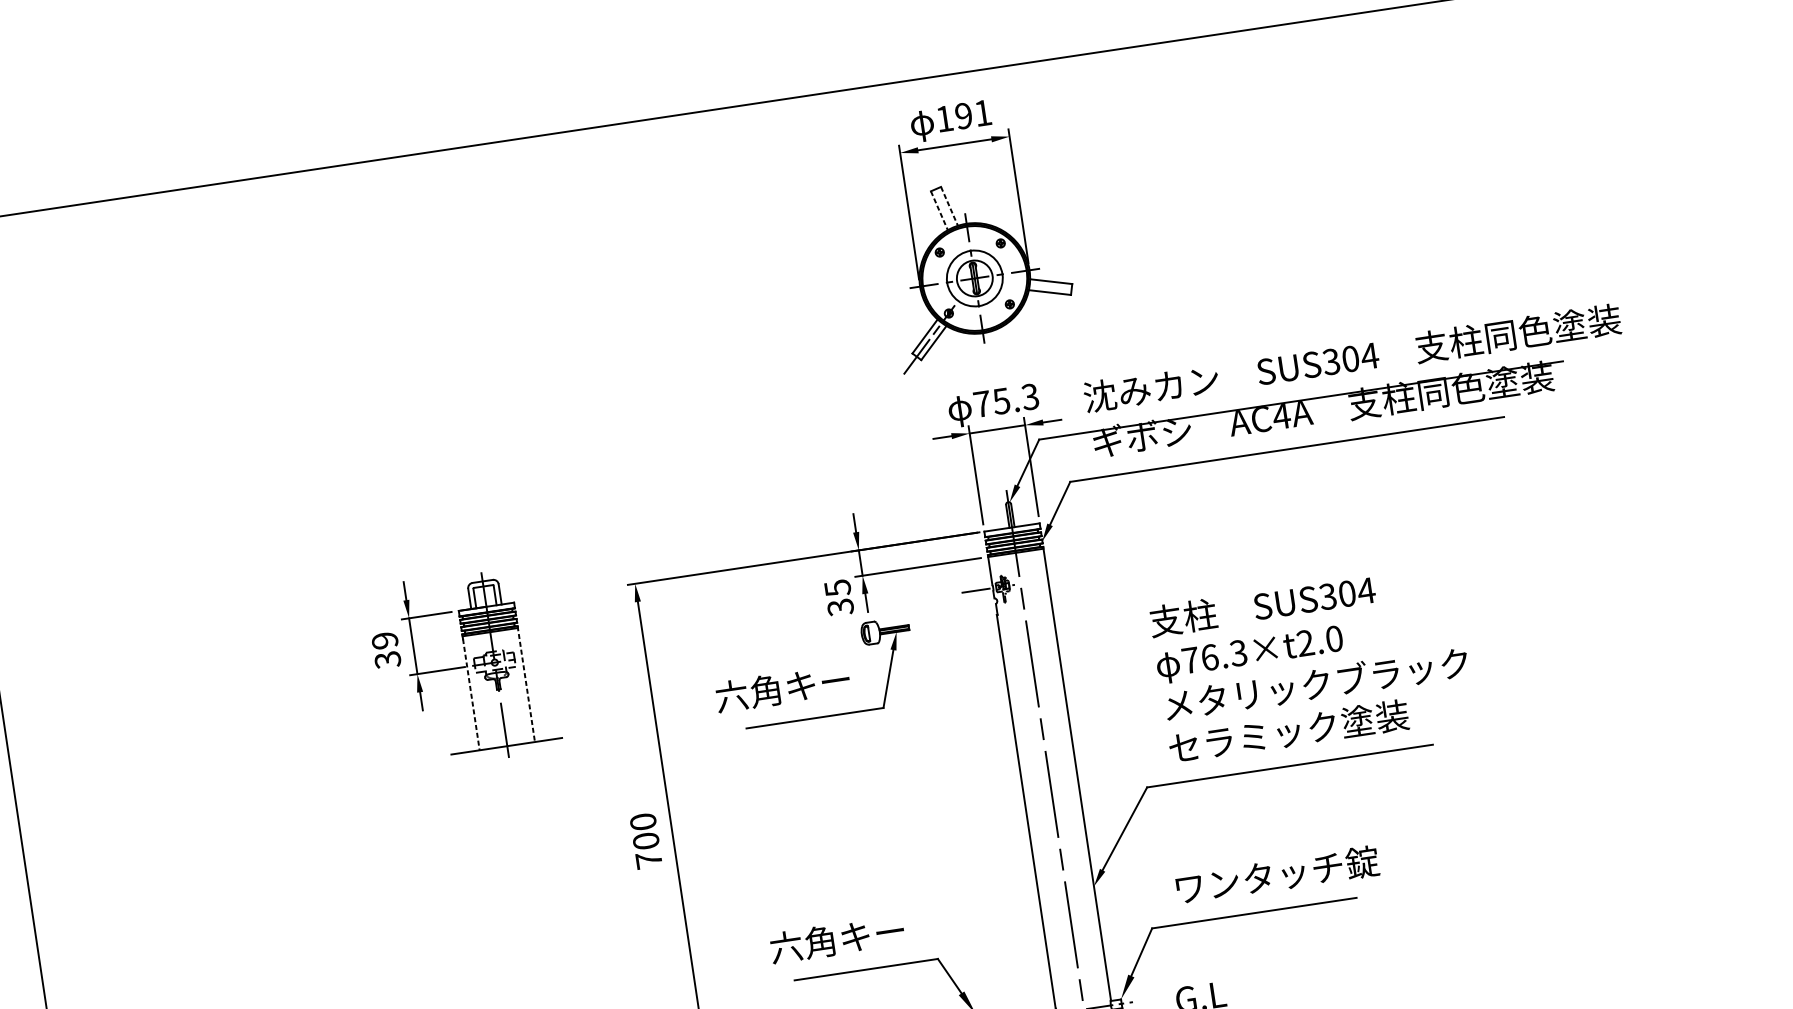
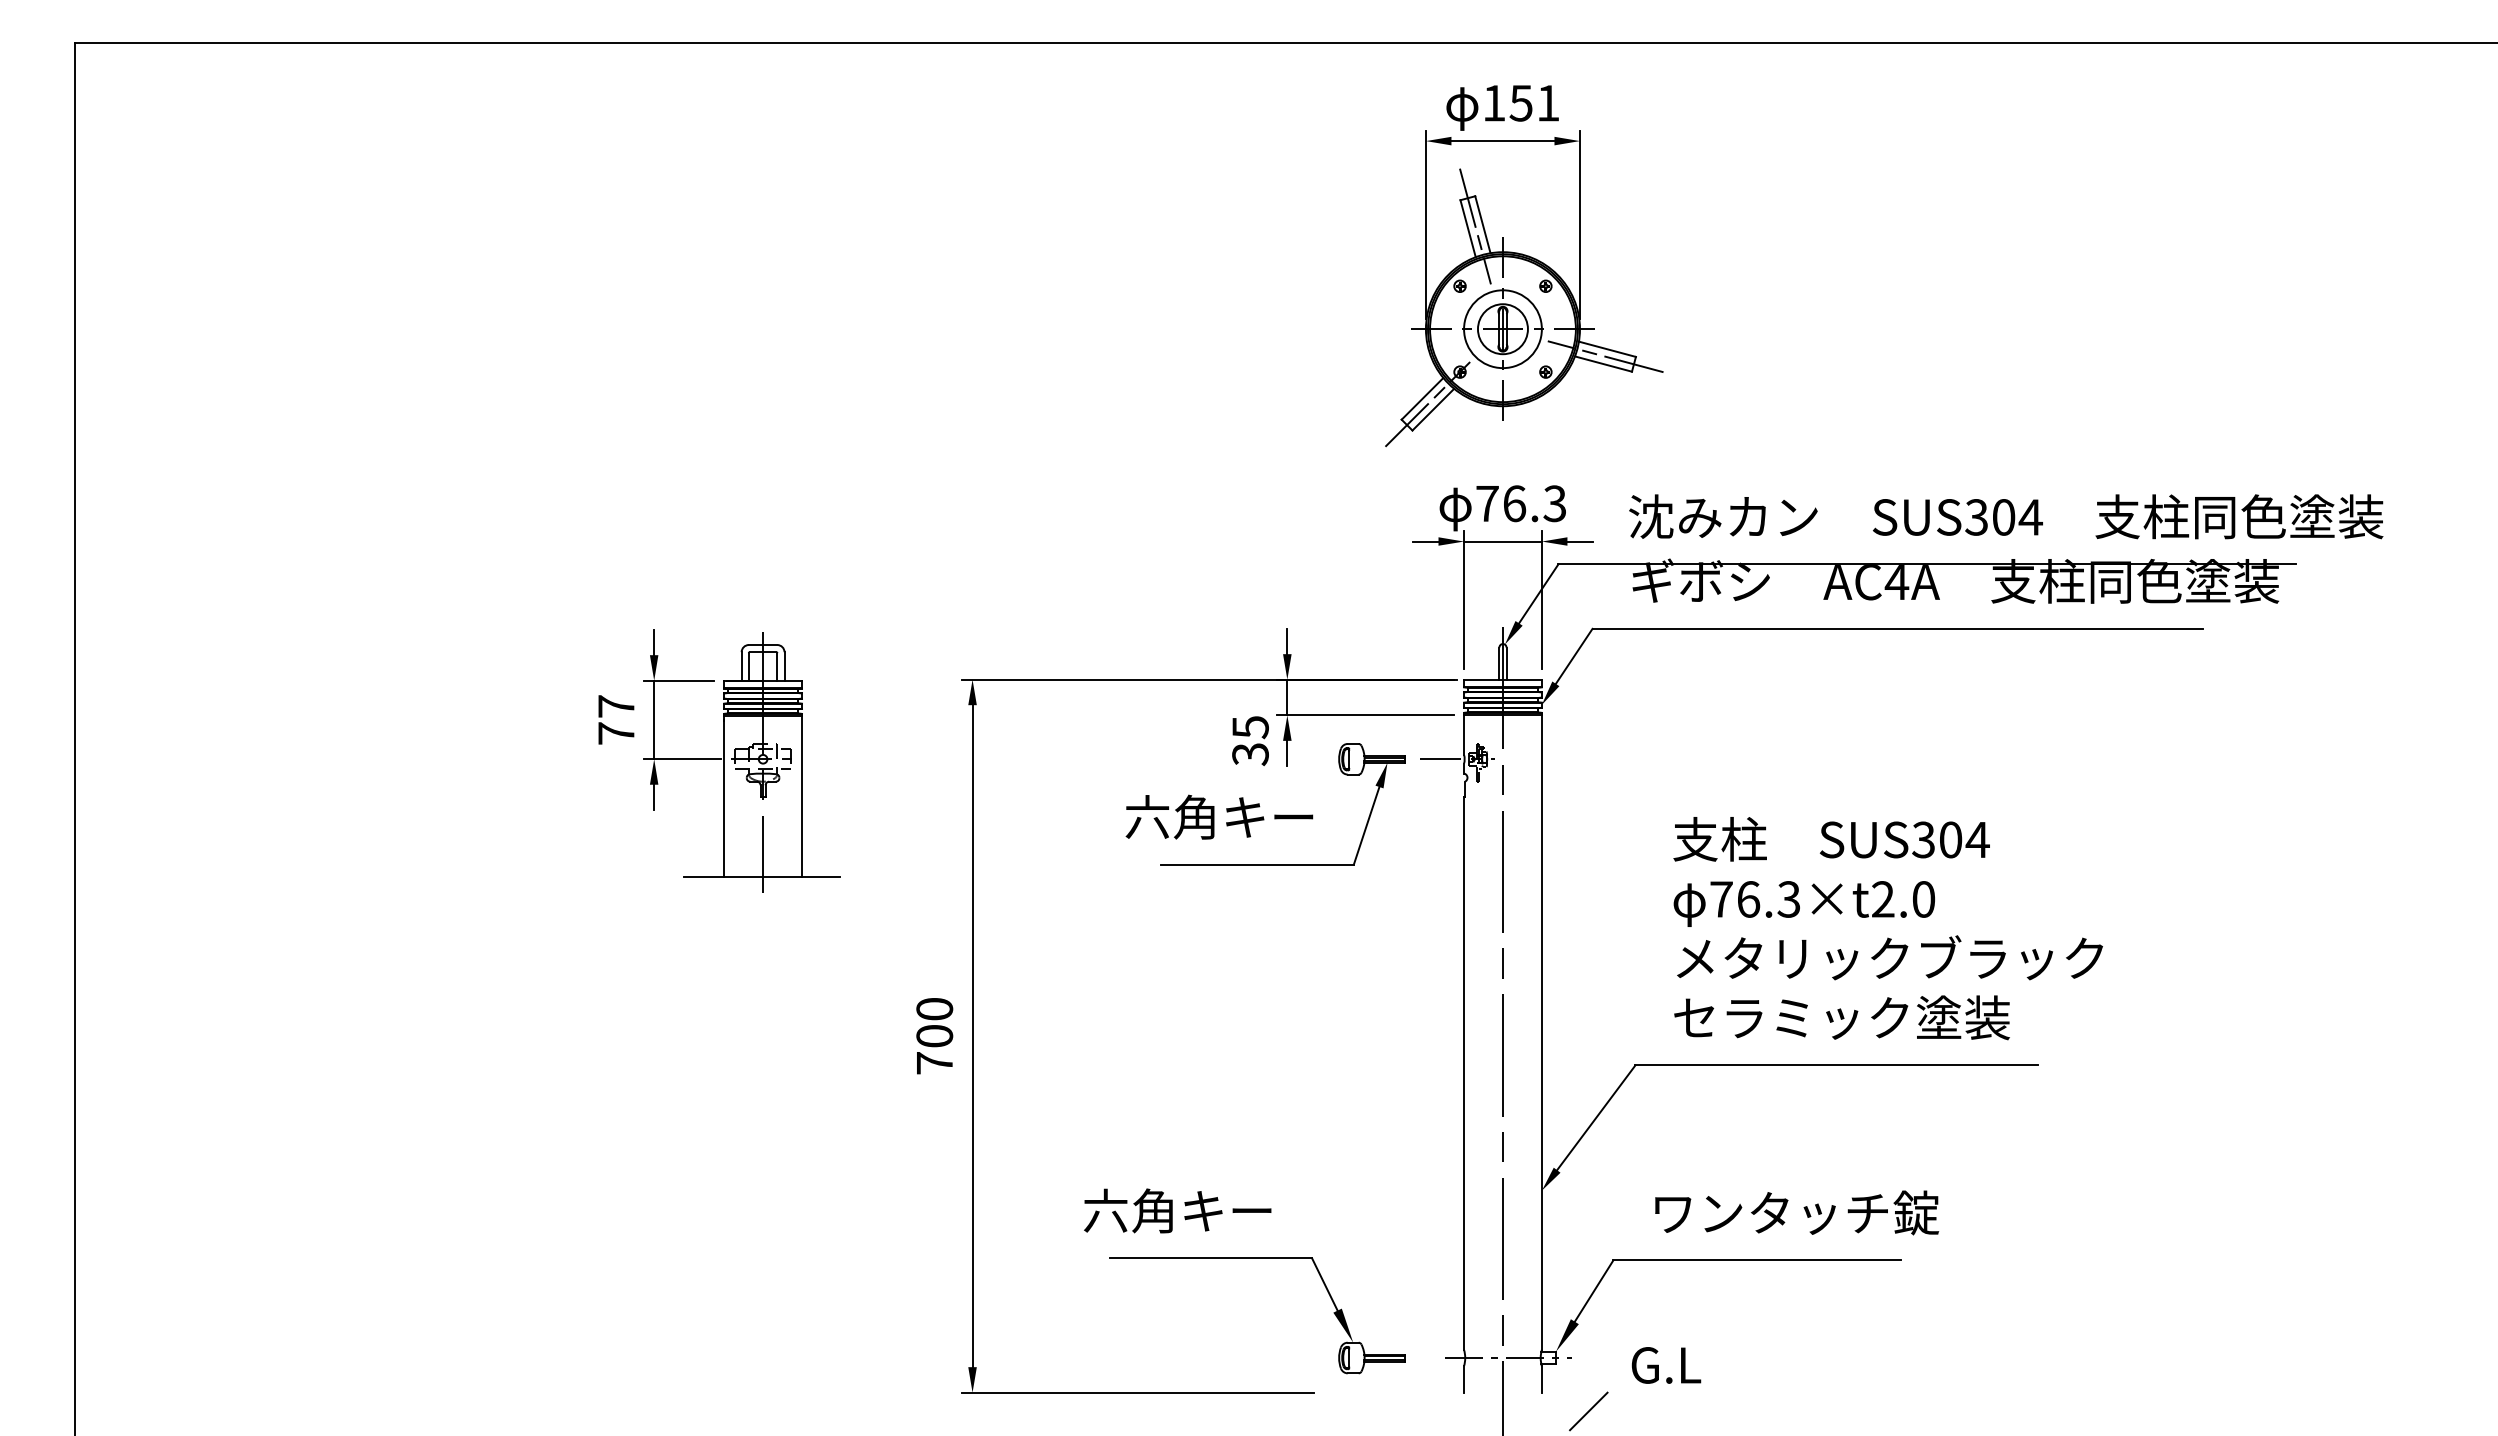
text: (963, 115) -> (1520, 102), 191 -> 151
line: (949, 206) -> (1483, 225), dashed -> solid
line: (943, 208) -> (1474, 226), added
line: (939, 211) -> (1468, 229), dashed -> solid
line: (1050, 286) -> (1605, 356), added
text: (1001, 401) -> (1514, 503), 75.3 -> 76.3
text: (386, 650) -> (616, 720), 39 -> 77
part: (814, 674) -> (1265, 804), moved
line: (526, 684) -> (802, 795), dashed -> solid
line: (471, 695) -> (724, 799), dashed -> solid

